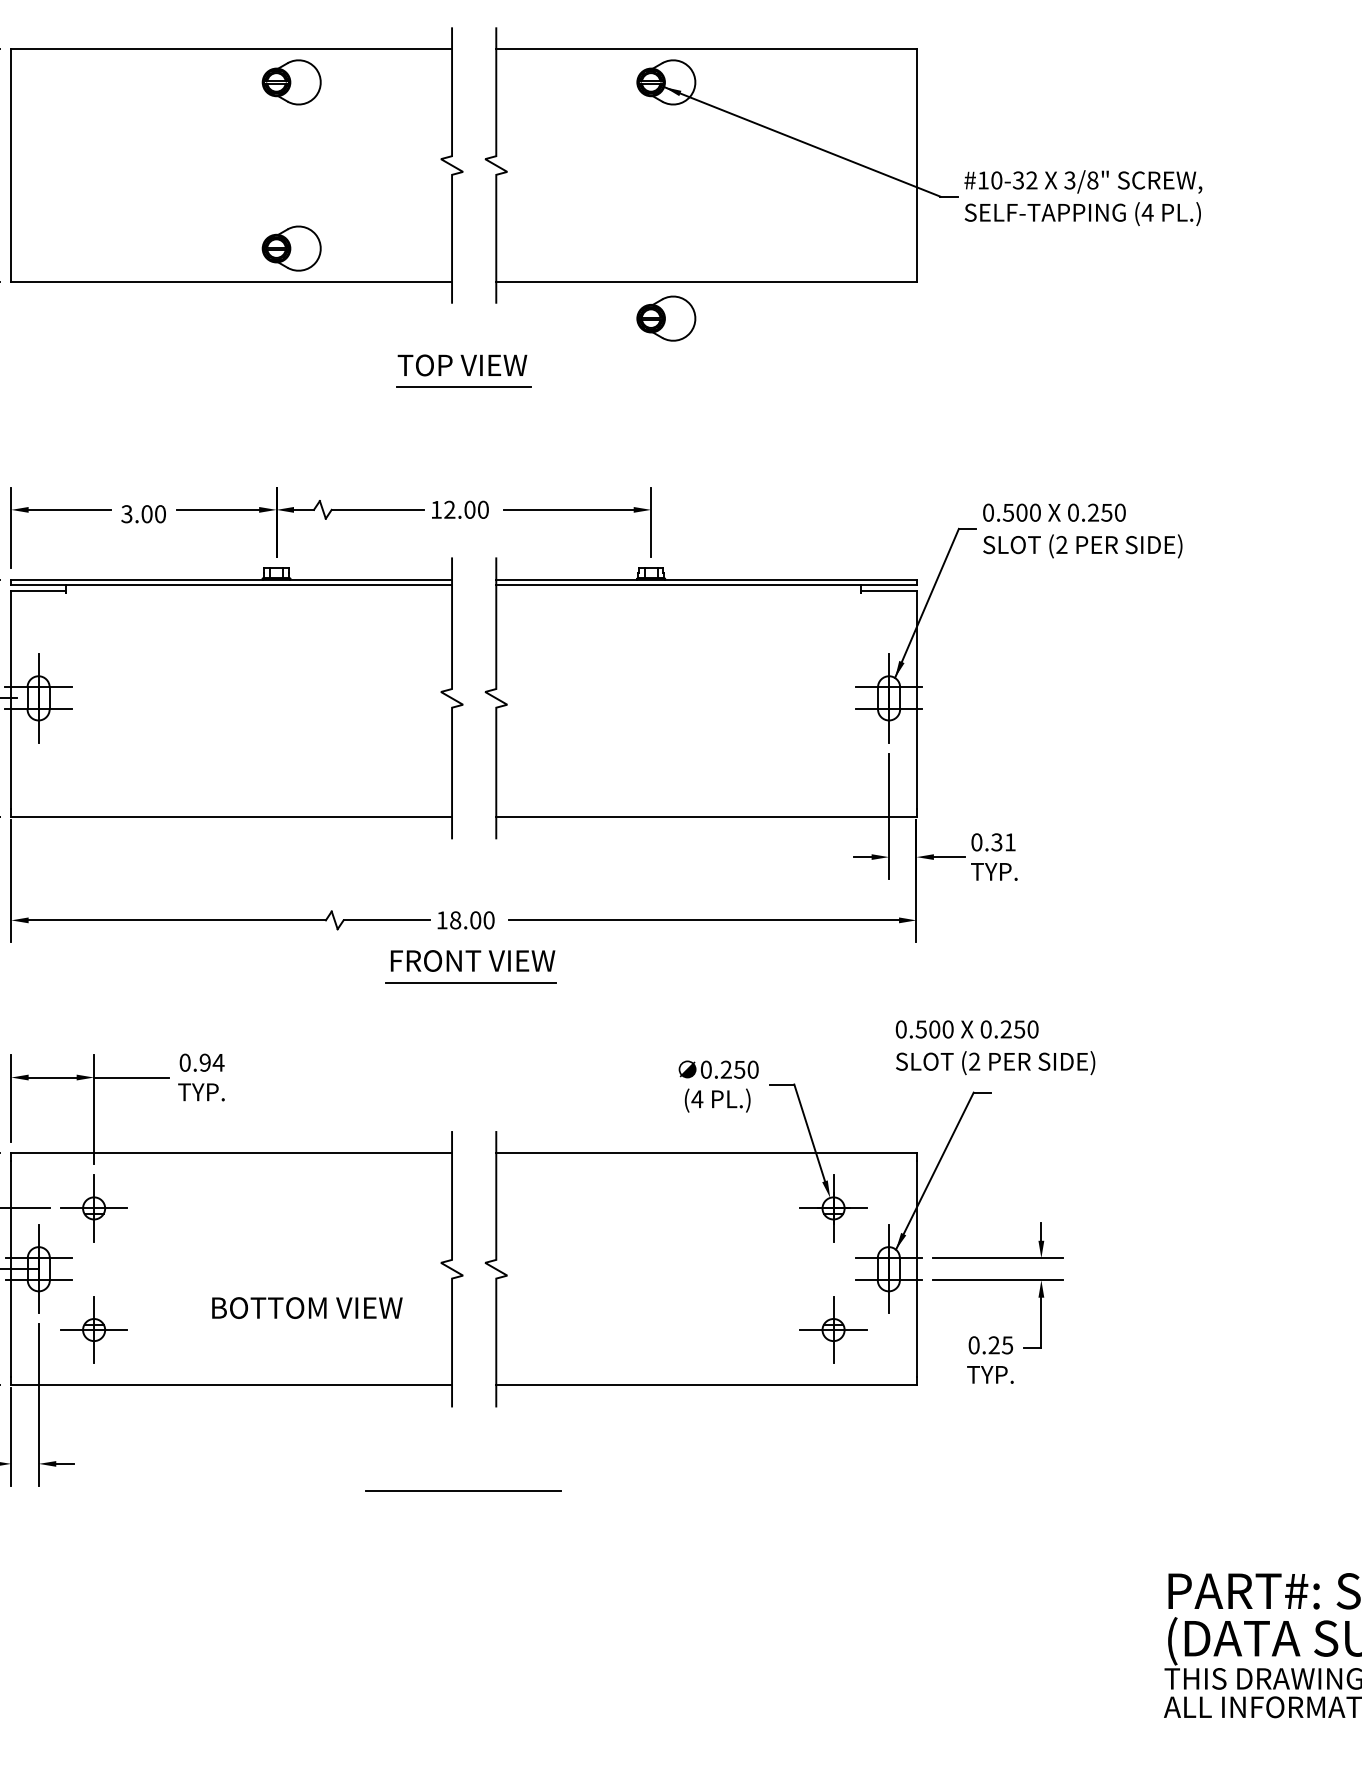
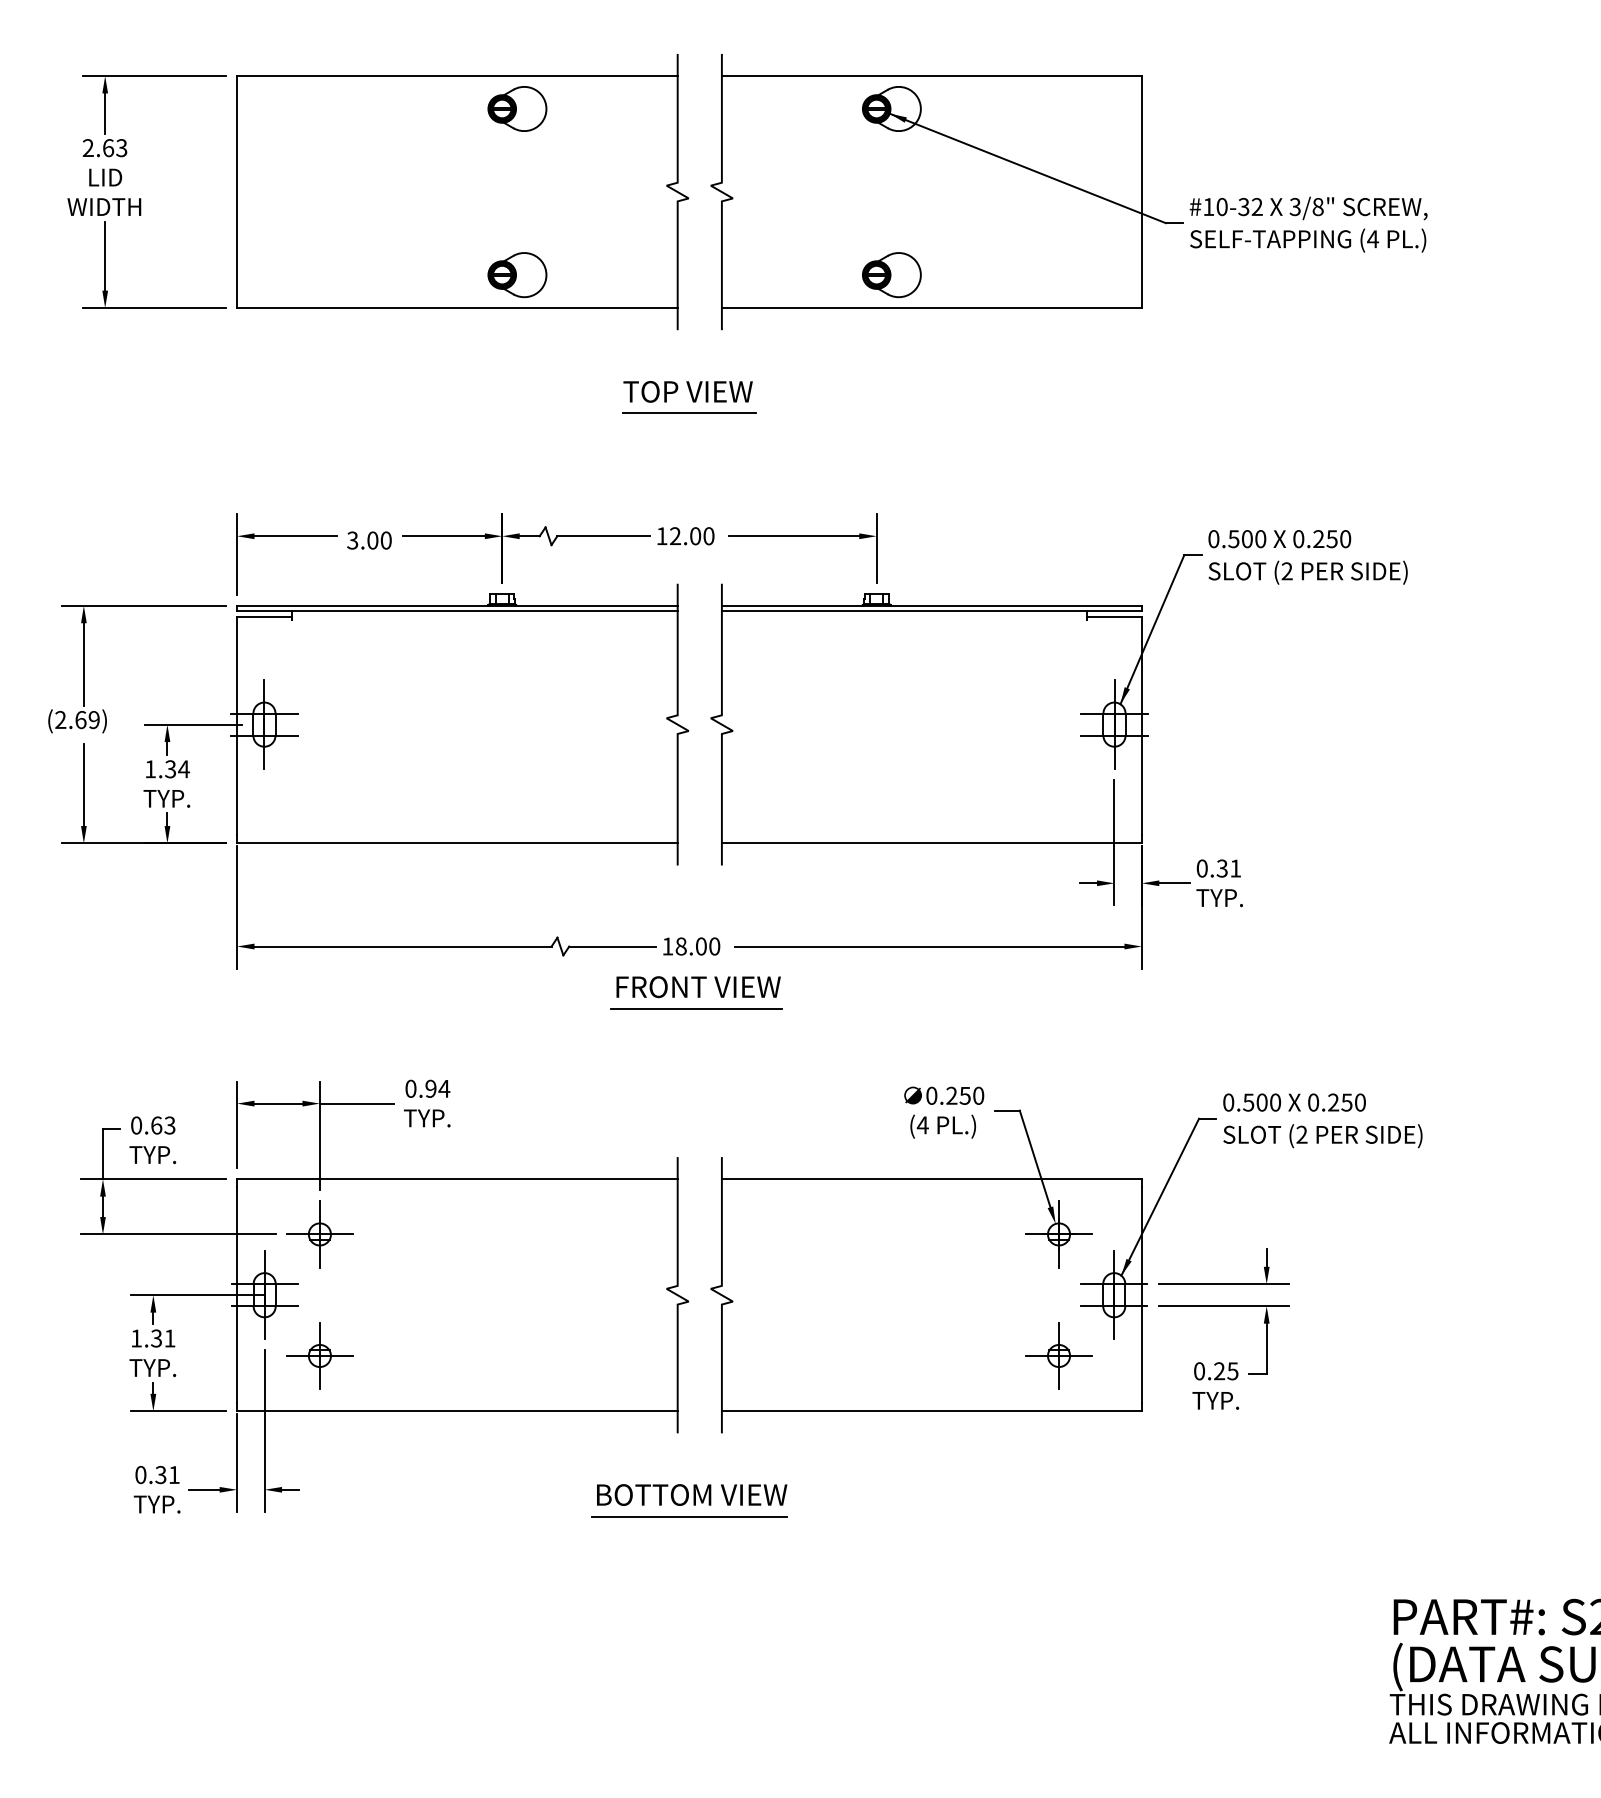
part: (665, 319) -> (891, 275), moved
text: (995, 1047) -> (1322, 1120), moved
text: (307, 1307) -> (692, 1494), moved

